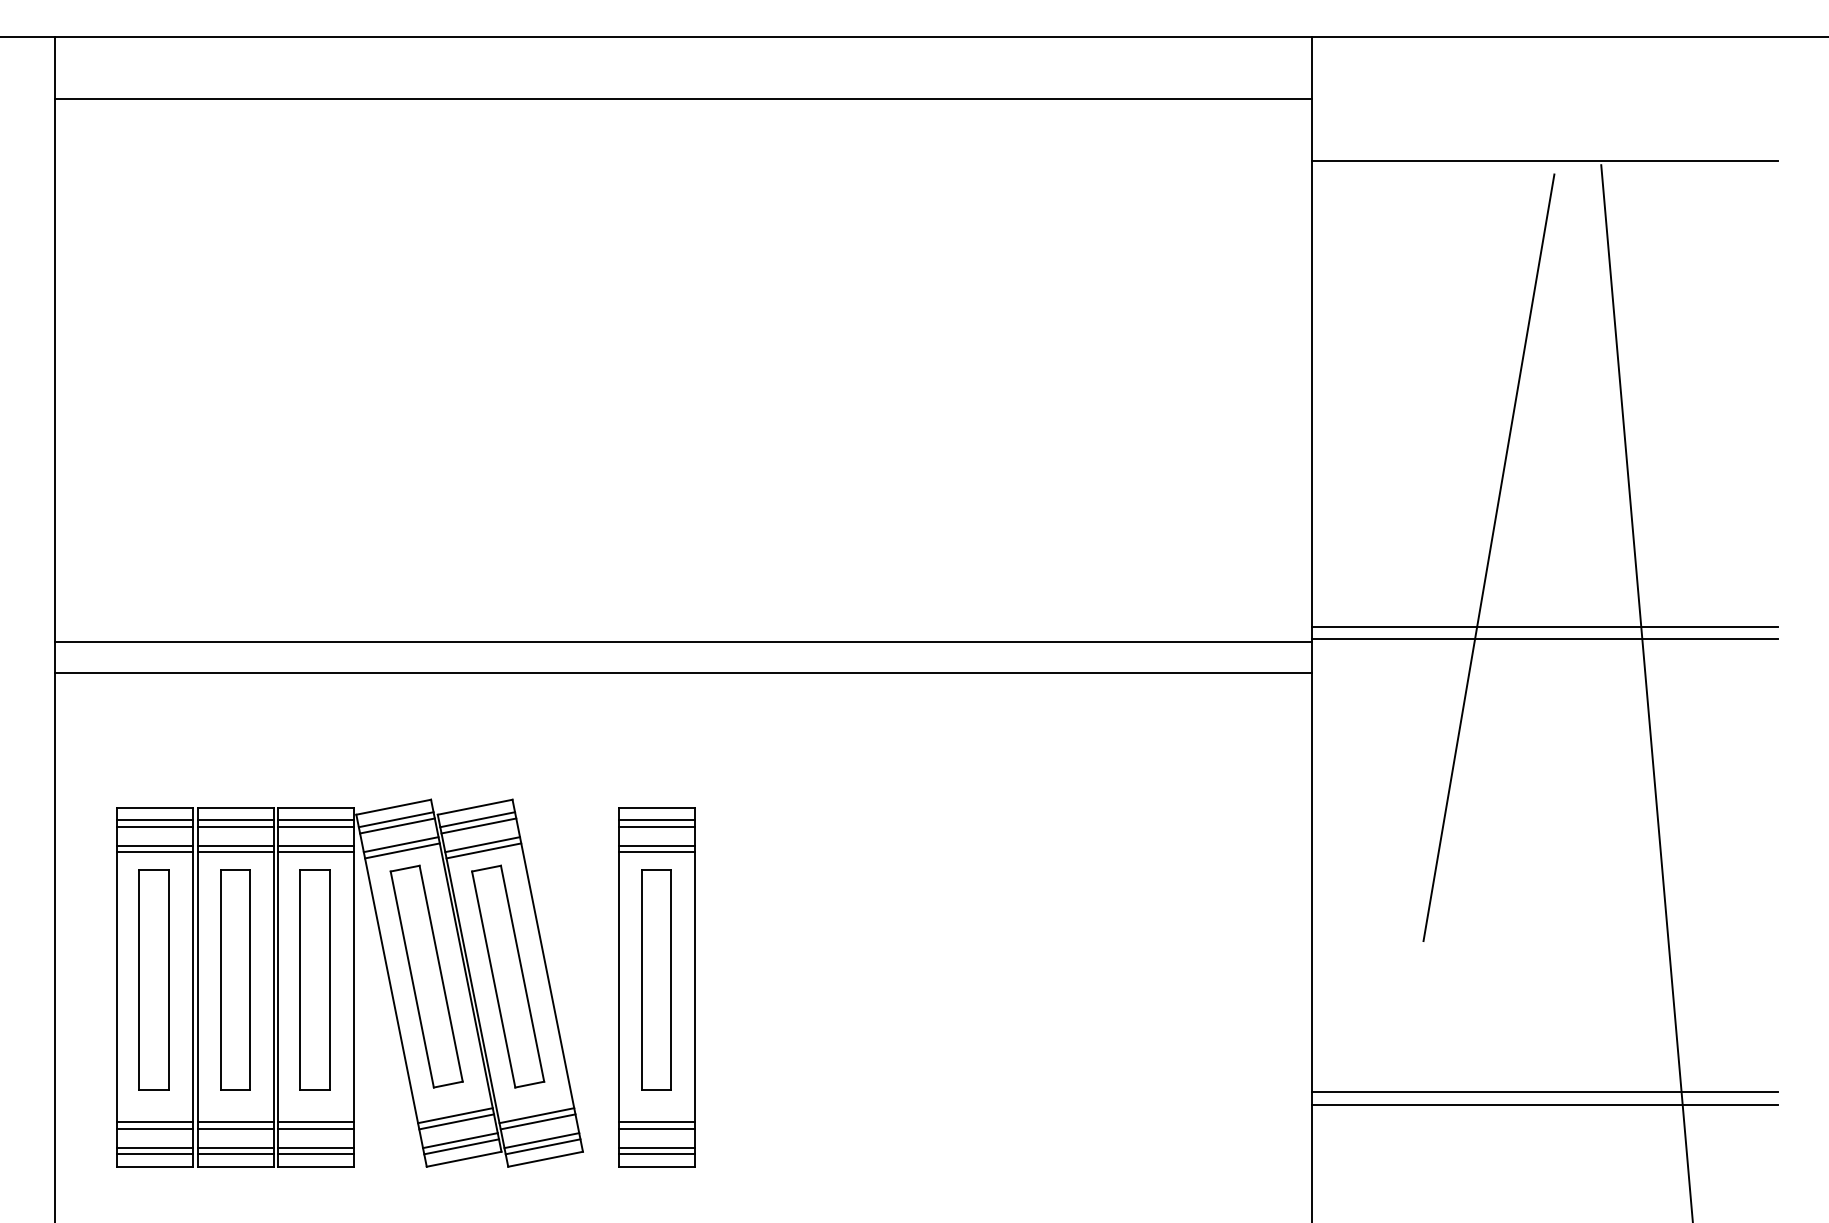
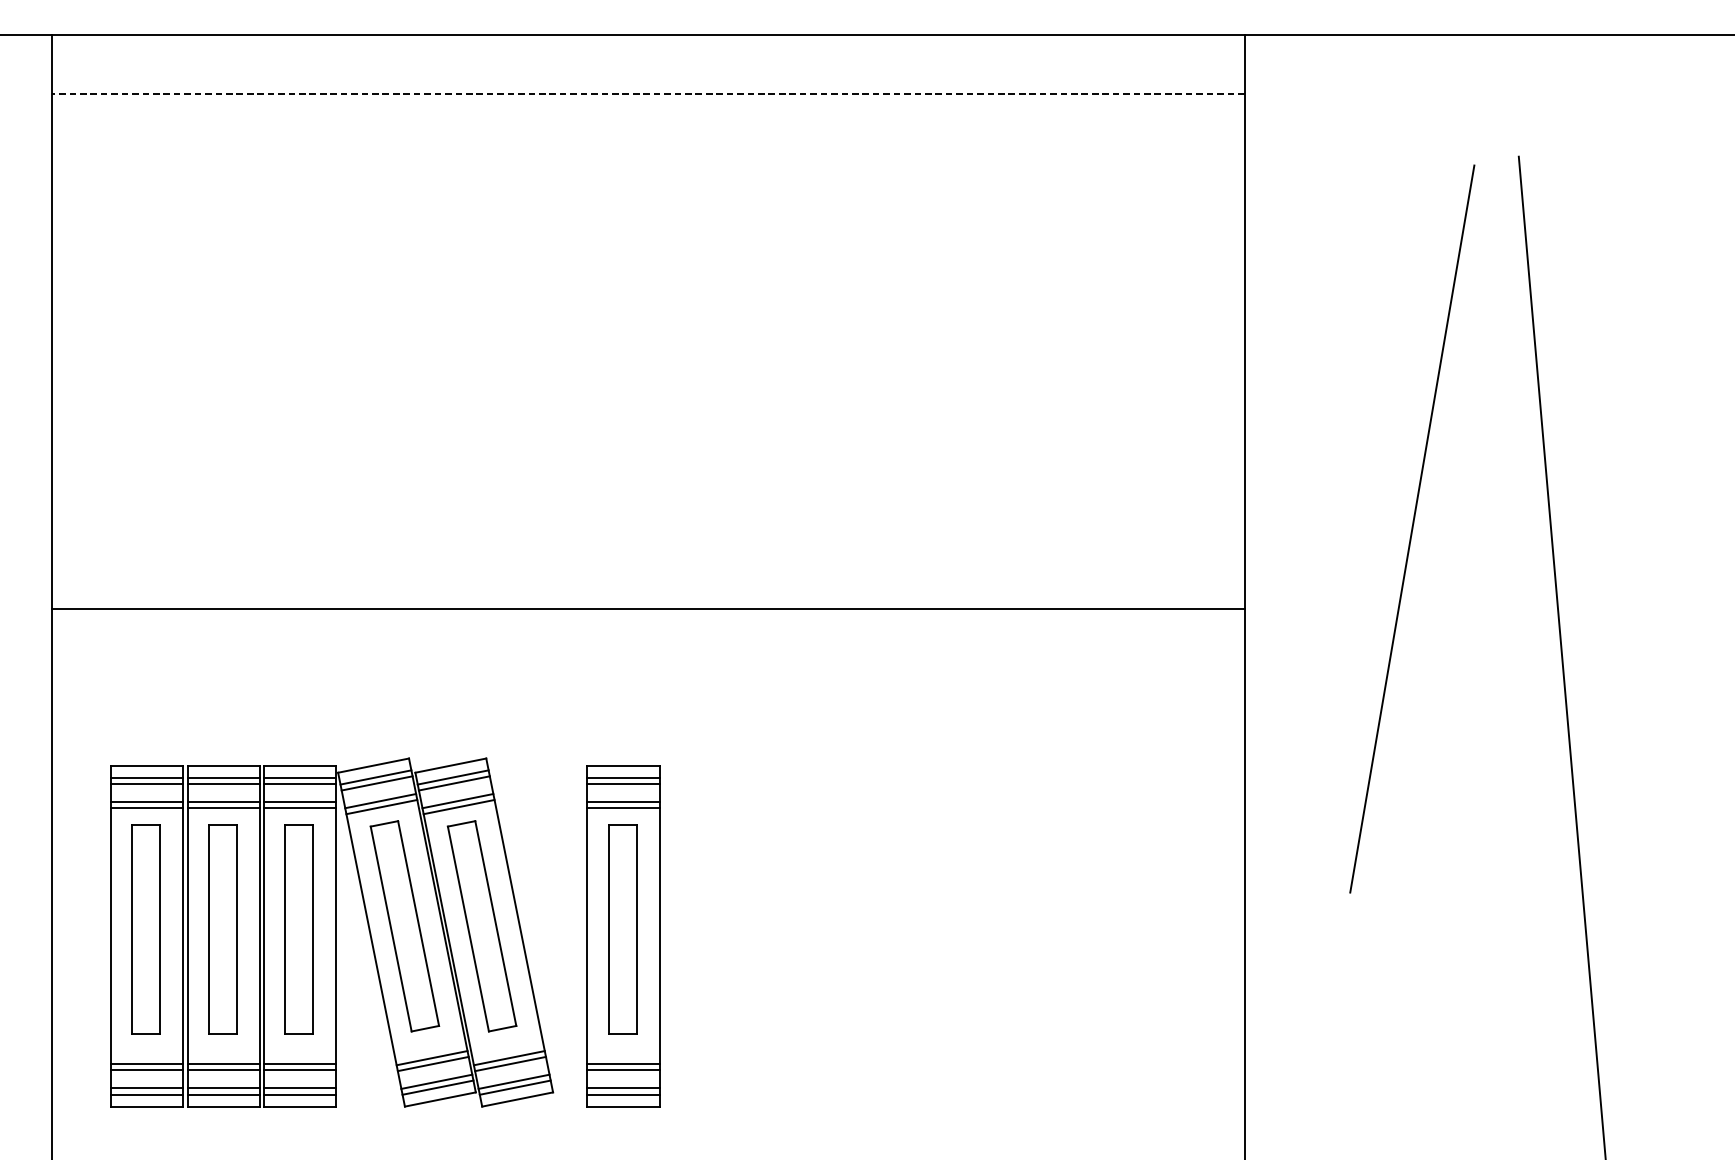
line: (683, 98) -> (648, 93), solid -> dashed
line: (1544, 160) -> (1464, 152), removed
line: (1544, 626) -> (1464, 594), removed
line: (1544, 639) -> (1464, 606), removed
line: (683, 673) -> (648, 638), removed
line: (1544, 1092) -> (1464, 1036), removed
line: (1544, 1104) -> (1464, 1047), removed

